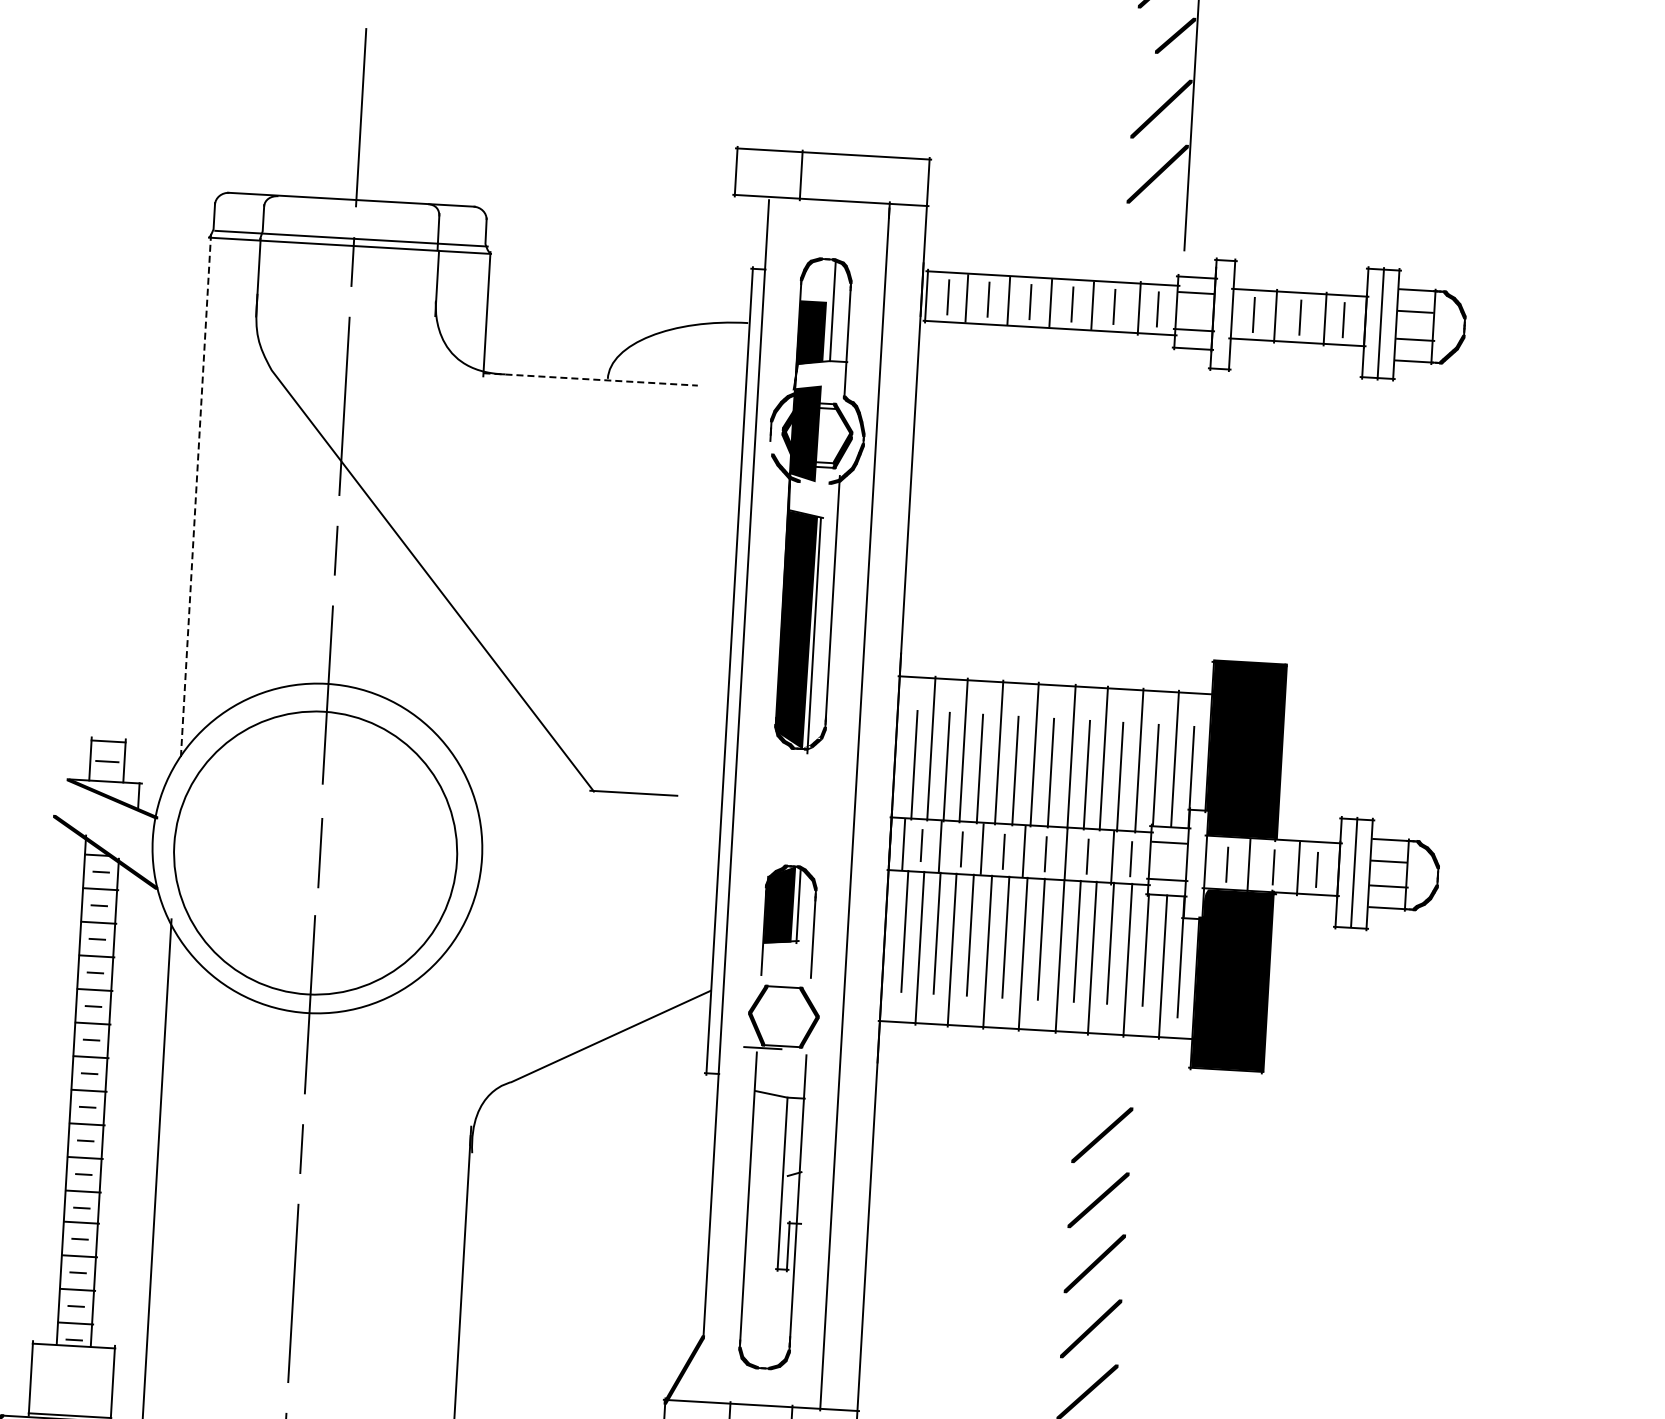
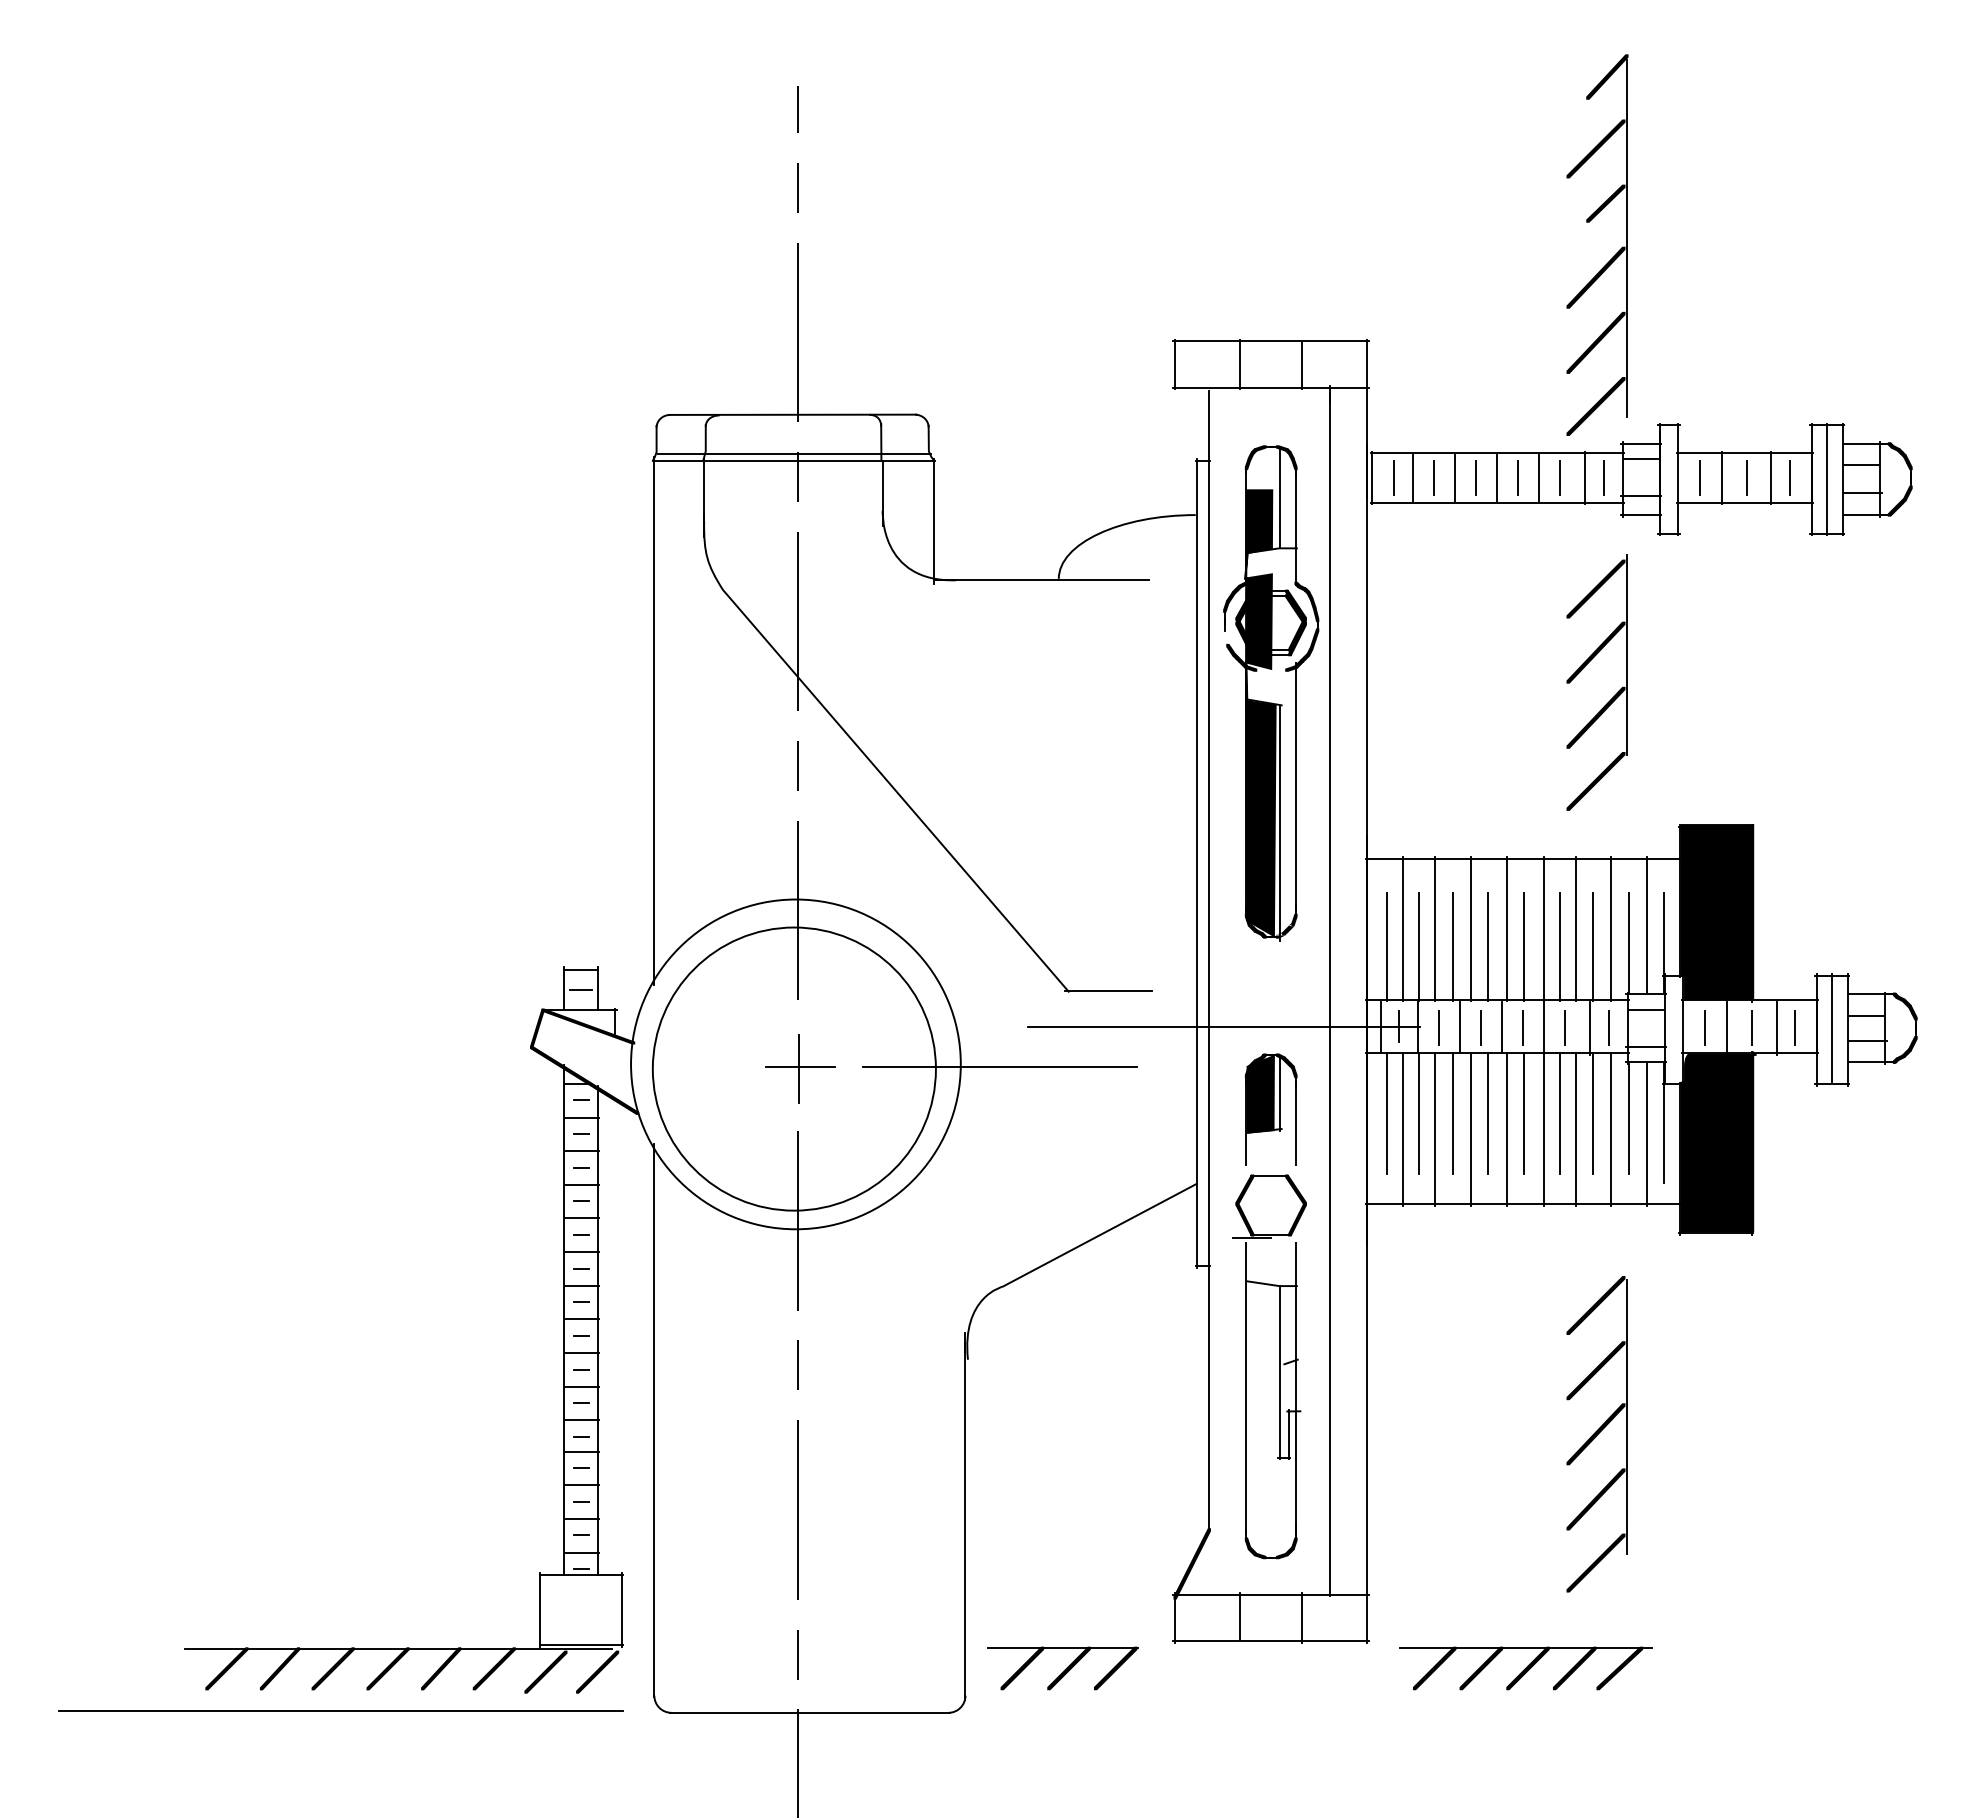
line: (863, 179) -> (1302, 365), added
fill: (1153, 237) -> (1595, 406), added
line: (591, 379) -> (1042, 580), dashed -> solid
fill: (842, 423) -> (1295, 609), added
line: (196, 497) -> (654, 720), dashed -> solid
part: (1126, 499) -> (1583, 669), added
fill: (61, 797) -> (537, 1028), added
line: (746, 835) -> (1223, 1026), added
line: (321, 851) -> (800, 1067), added
line: (520, 863) -> (999, 1067), added
line: (1127, 1247) -> (1627, 1416), added

